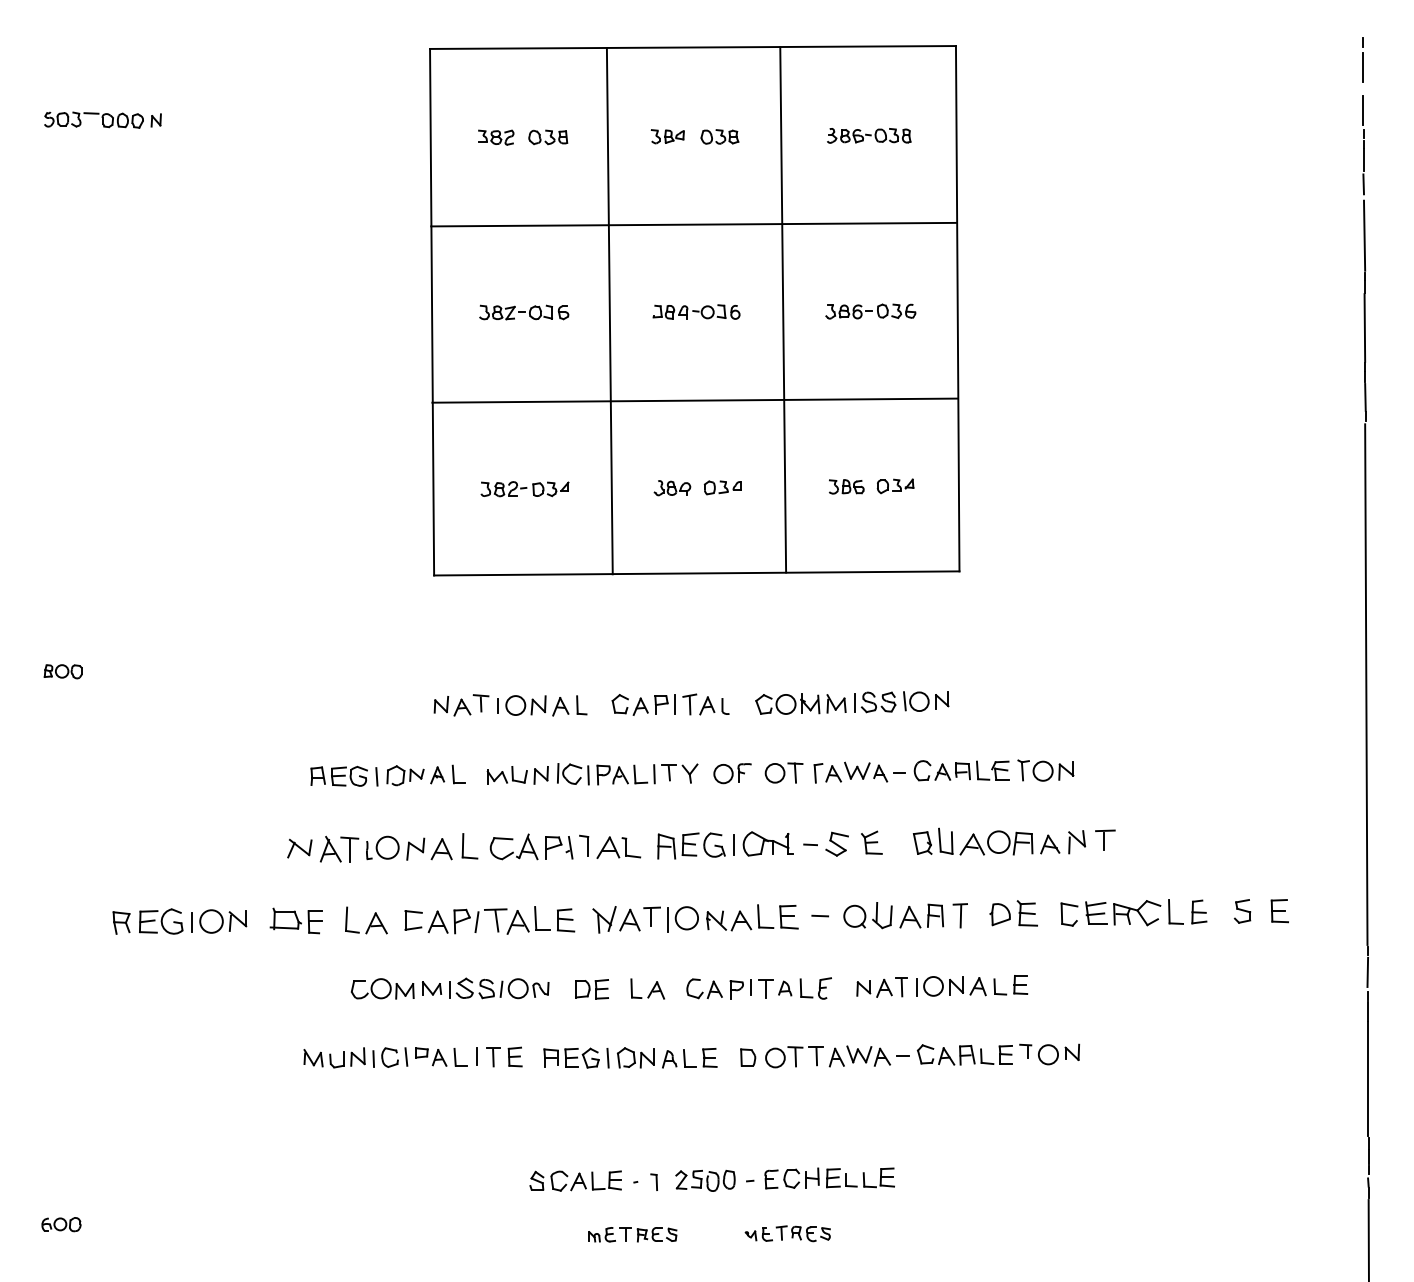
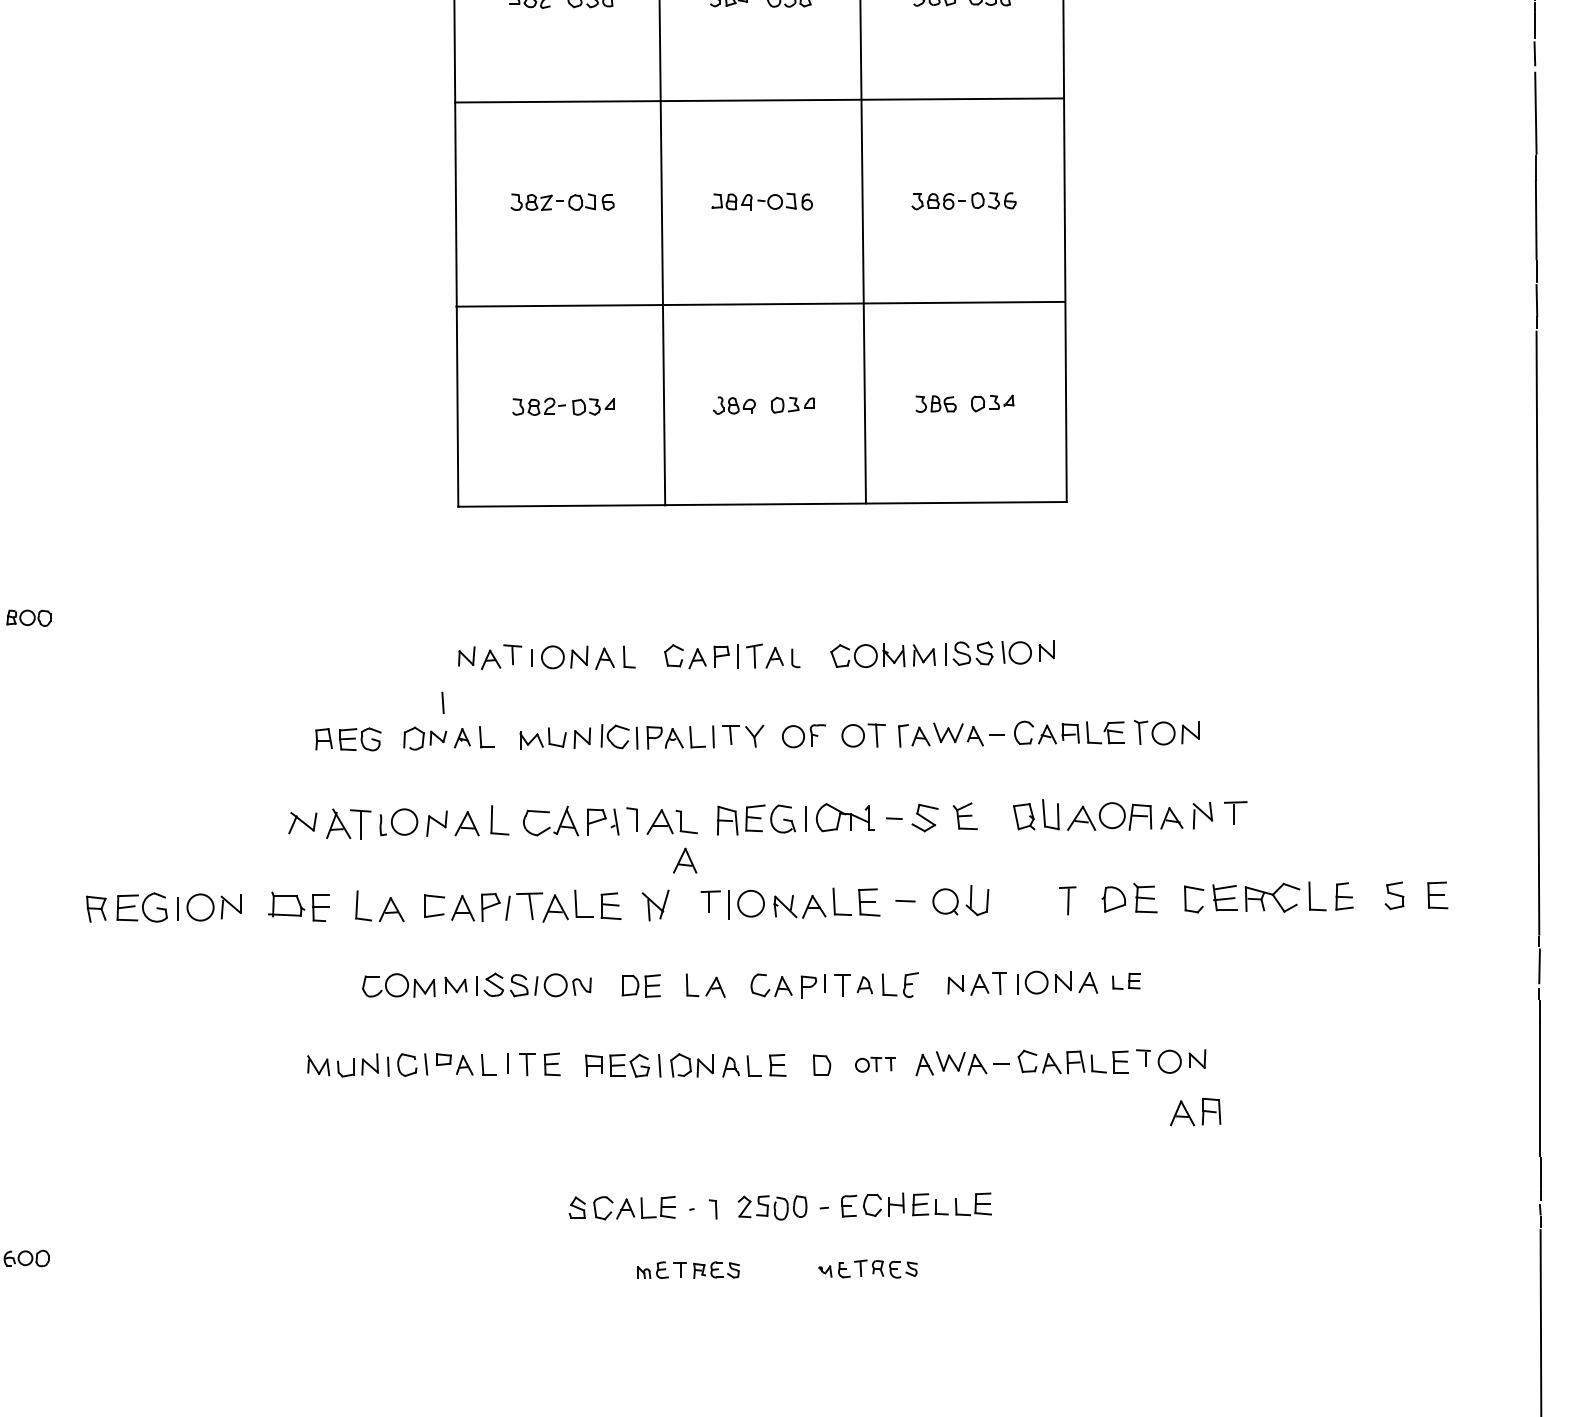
line: (376, 776) -> (442, 702), moved
part: (921, 915) -> (1195, 1111), moved
part: (629, 919) -> (684, 859), moved
part: (1010, 985) -> (1125, 981), size x0.7
part: (794, 1057) -> (875, 1064), size x0.6

